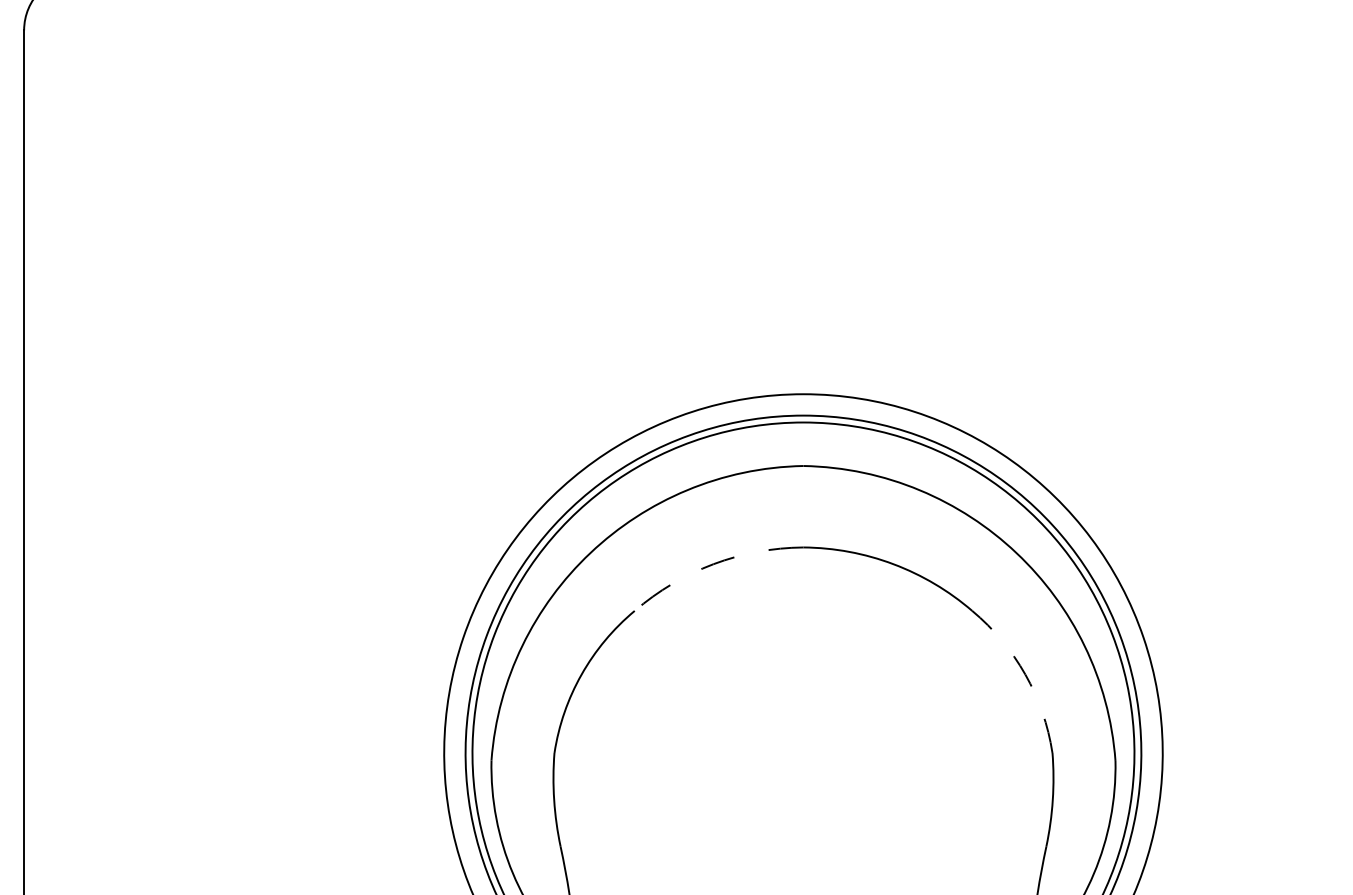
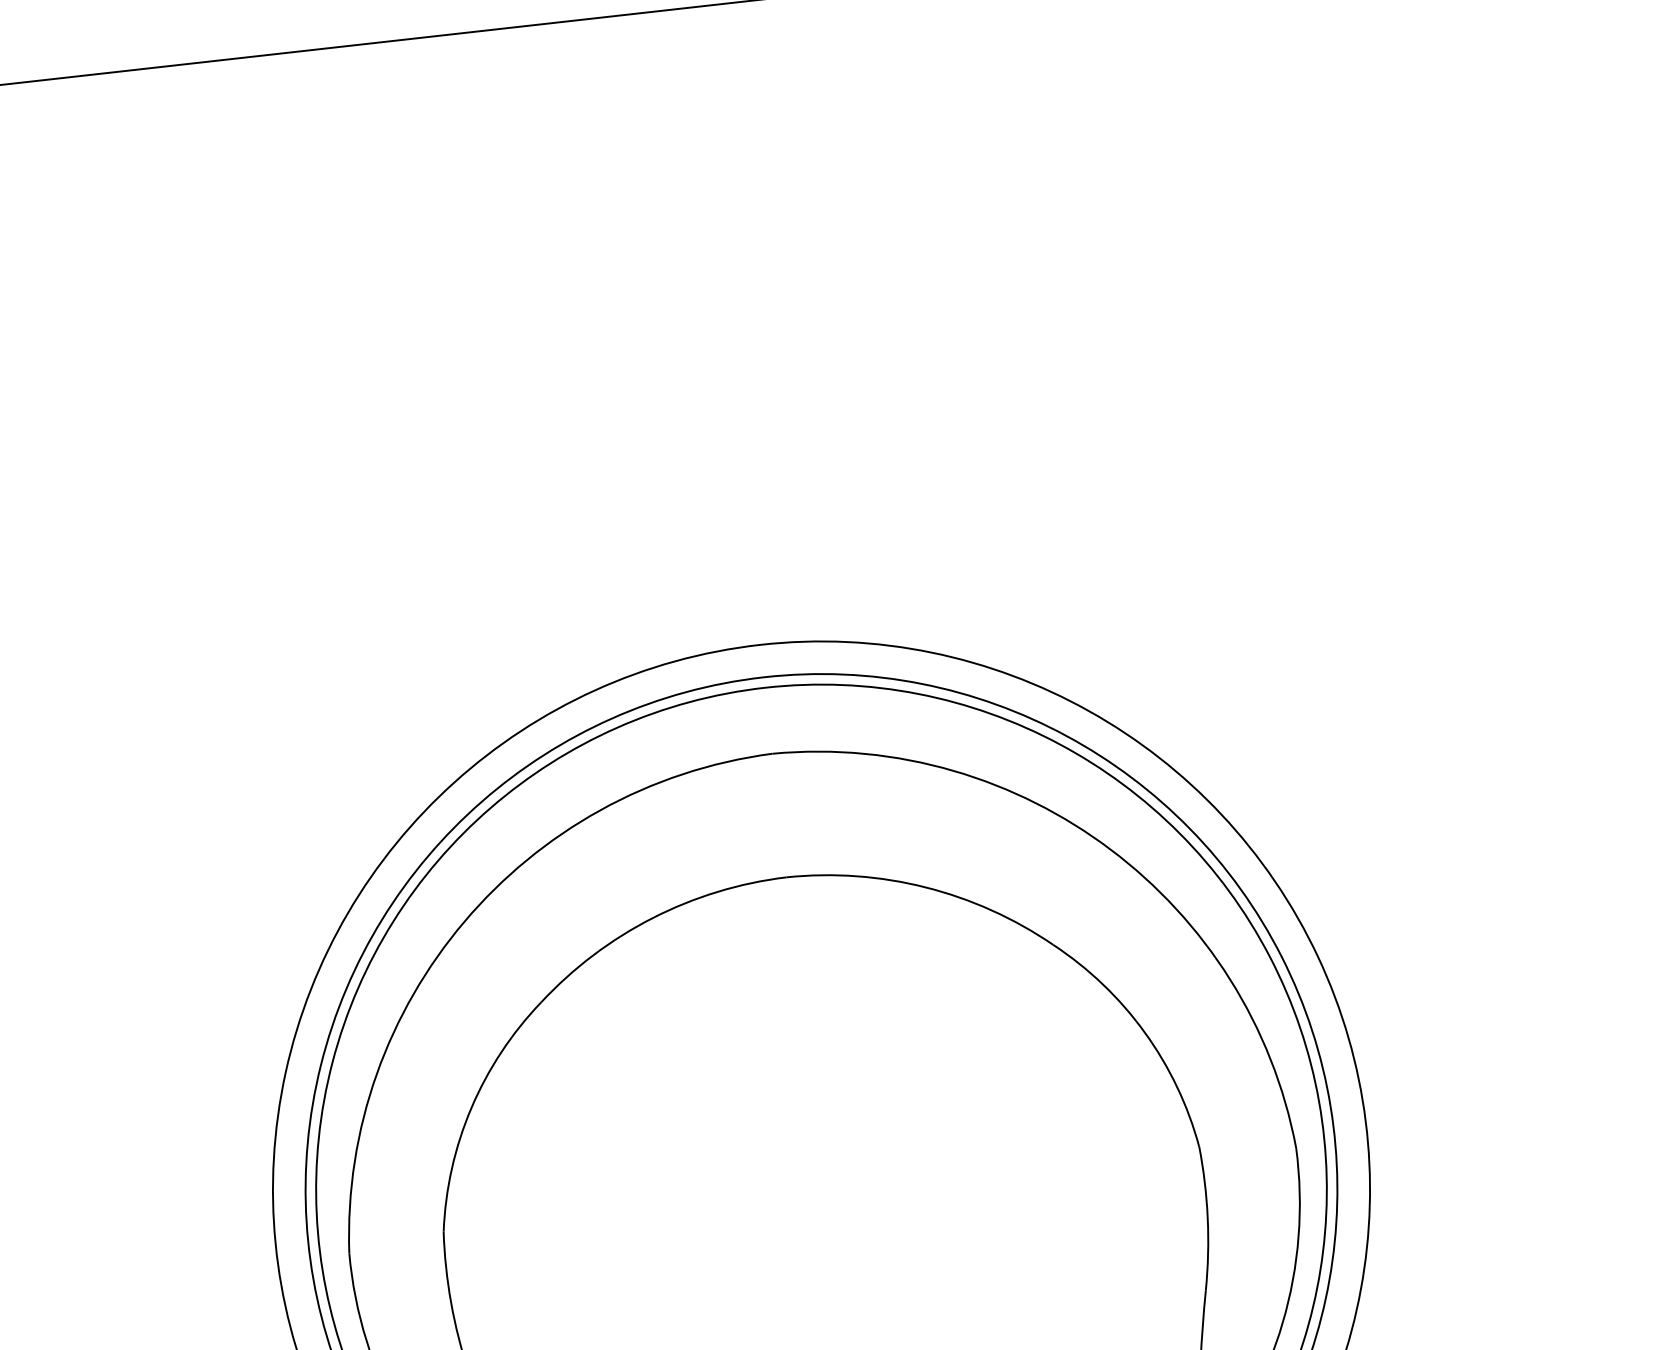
arc: (713, 564) -> (652, 918), dashed -> solid
arc: (1025, 674) -> (1144, 1032), dashed -> solid

